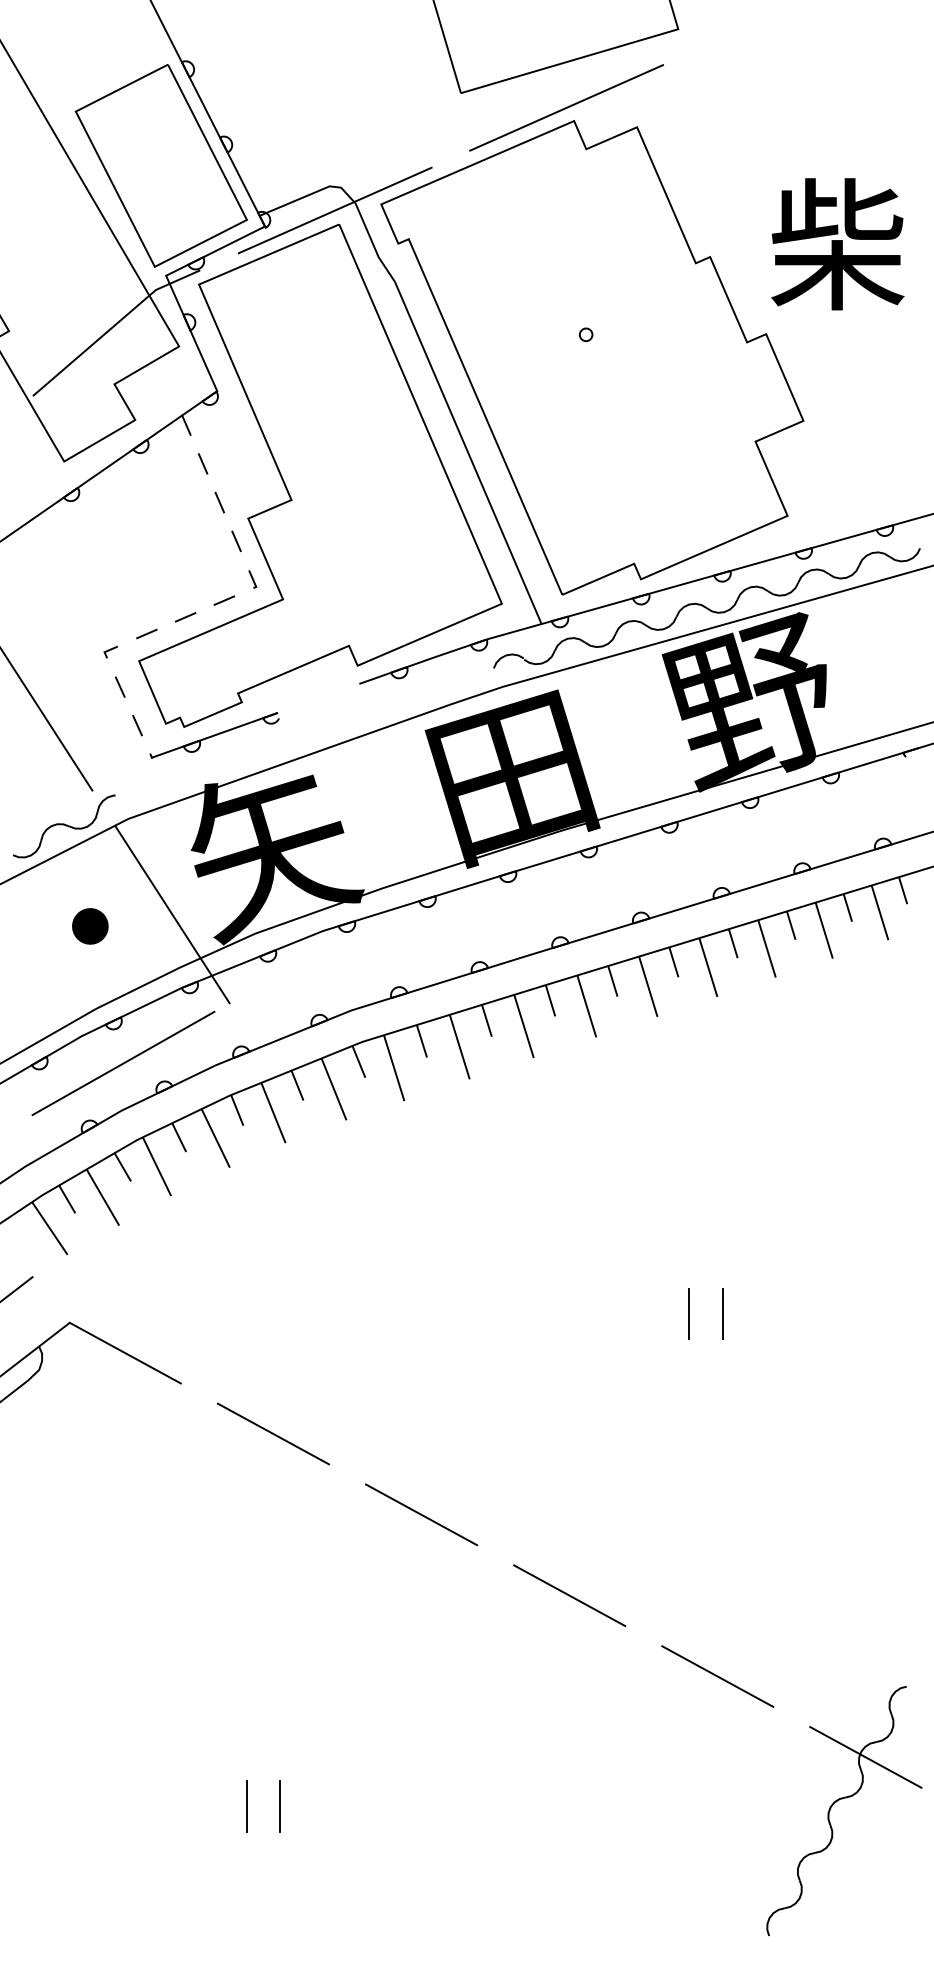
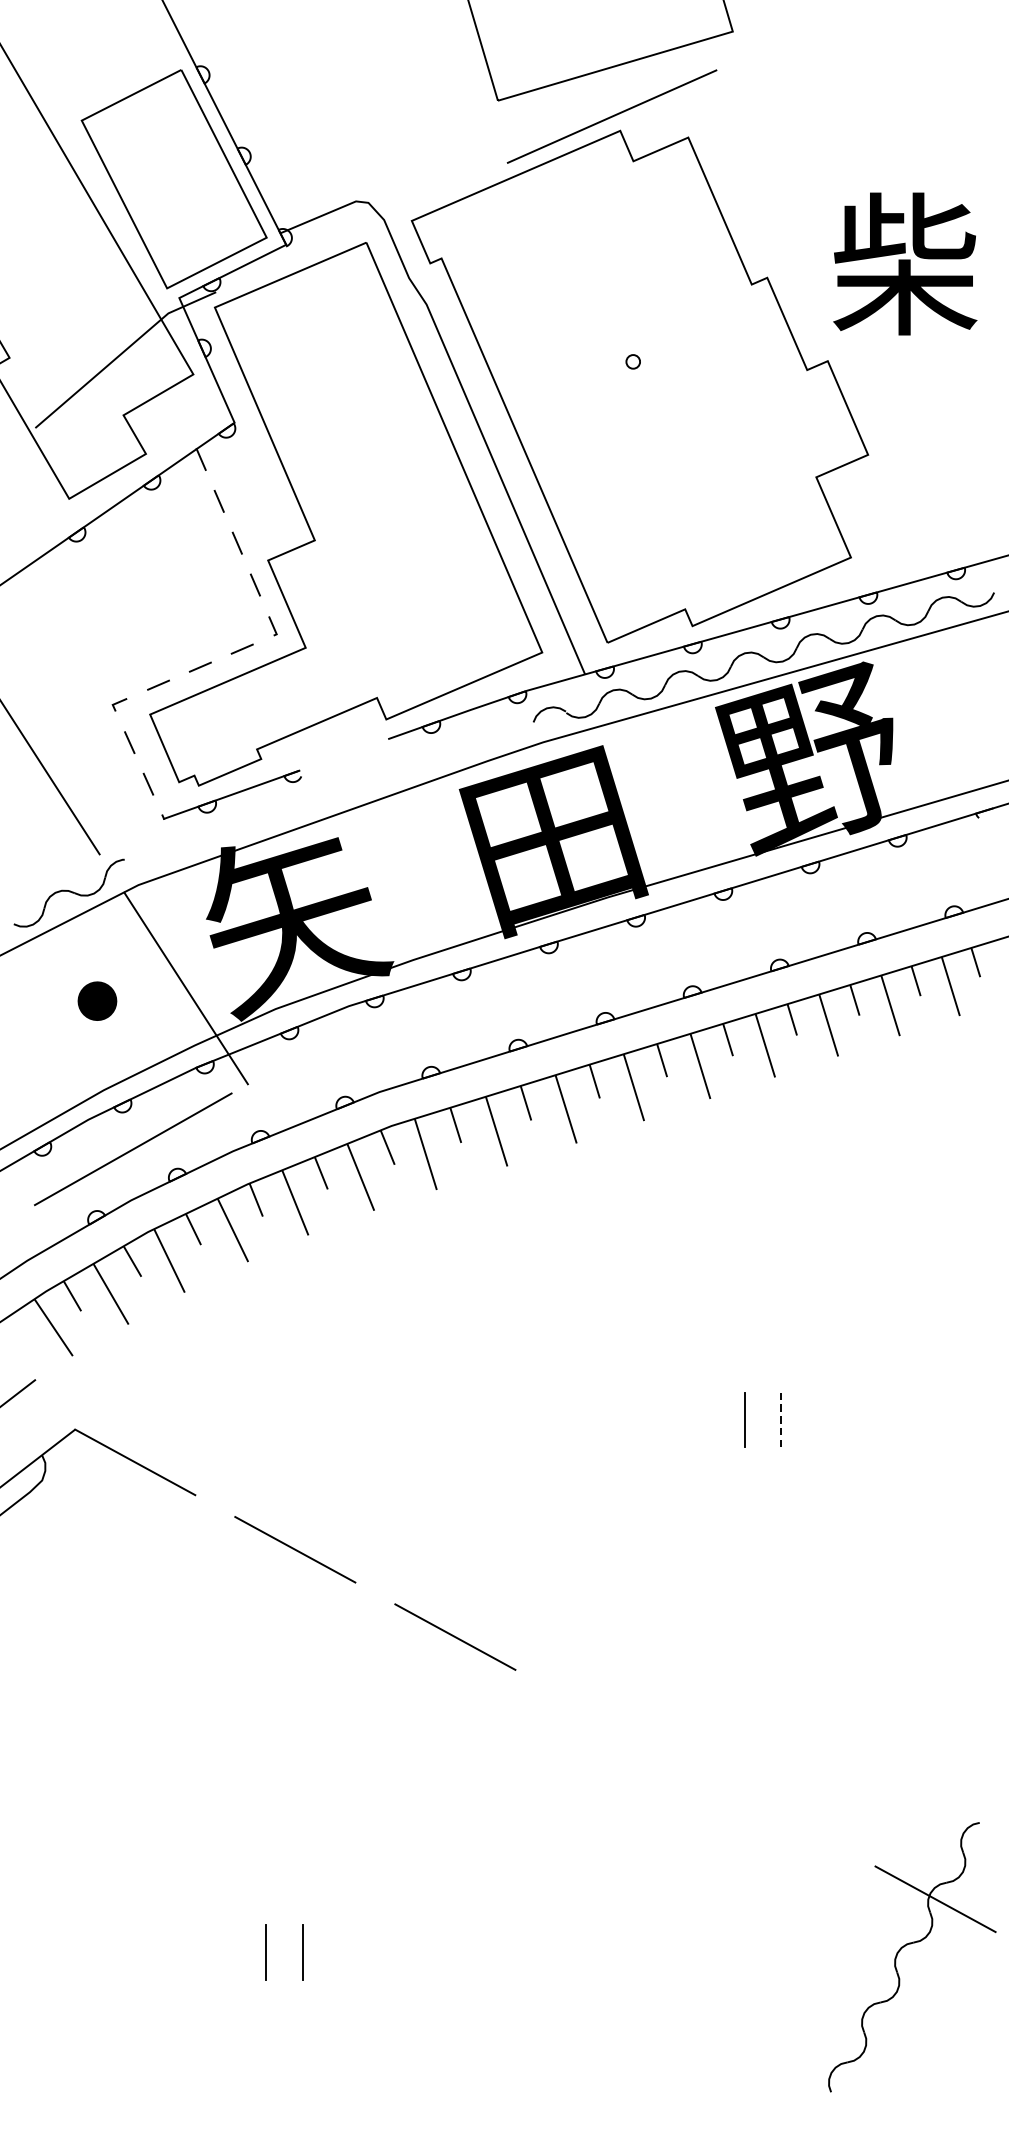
line: (334, 210) -> (361, 227), removed
line: (723, 1313) -> (781, 1419), solid -> dashed
line: (569, 1595) -> (615, 1724), removed
line: (717, 1676) -> (775, 1811), removed

